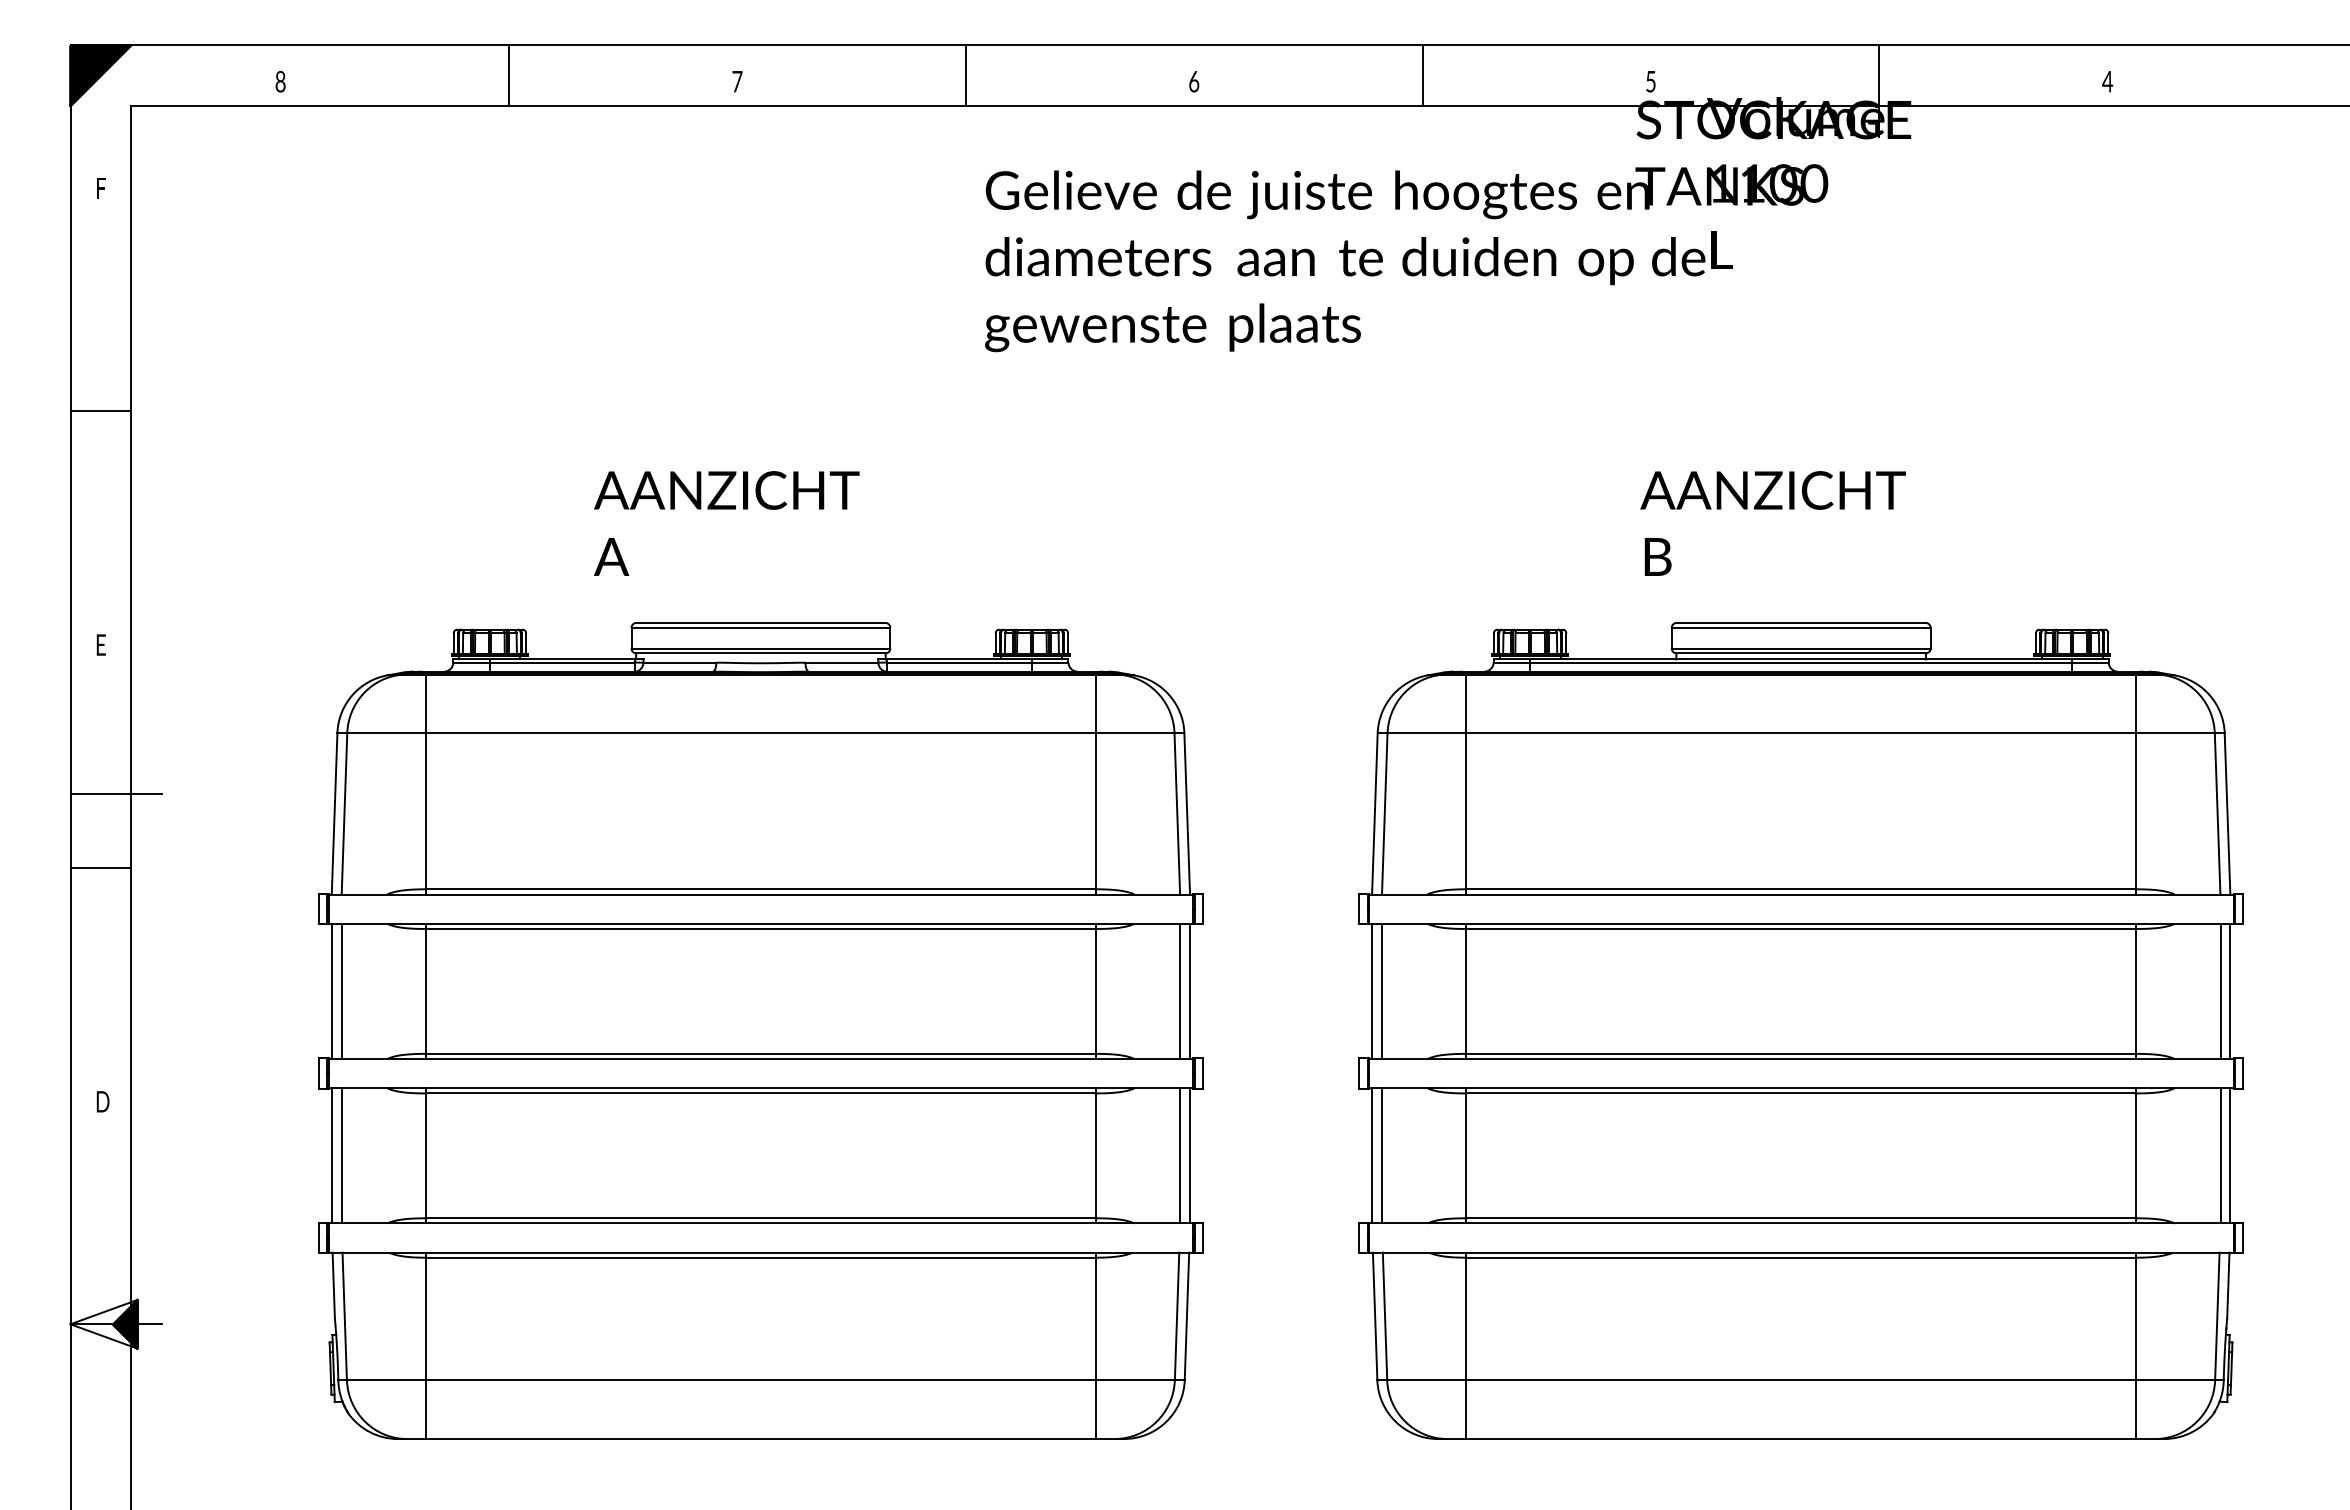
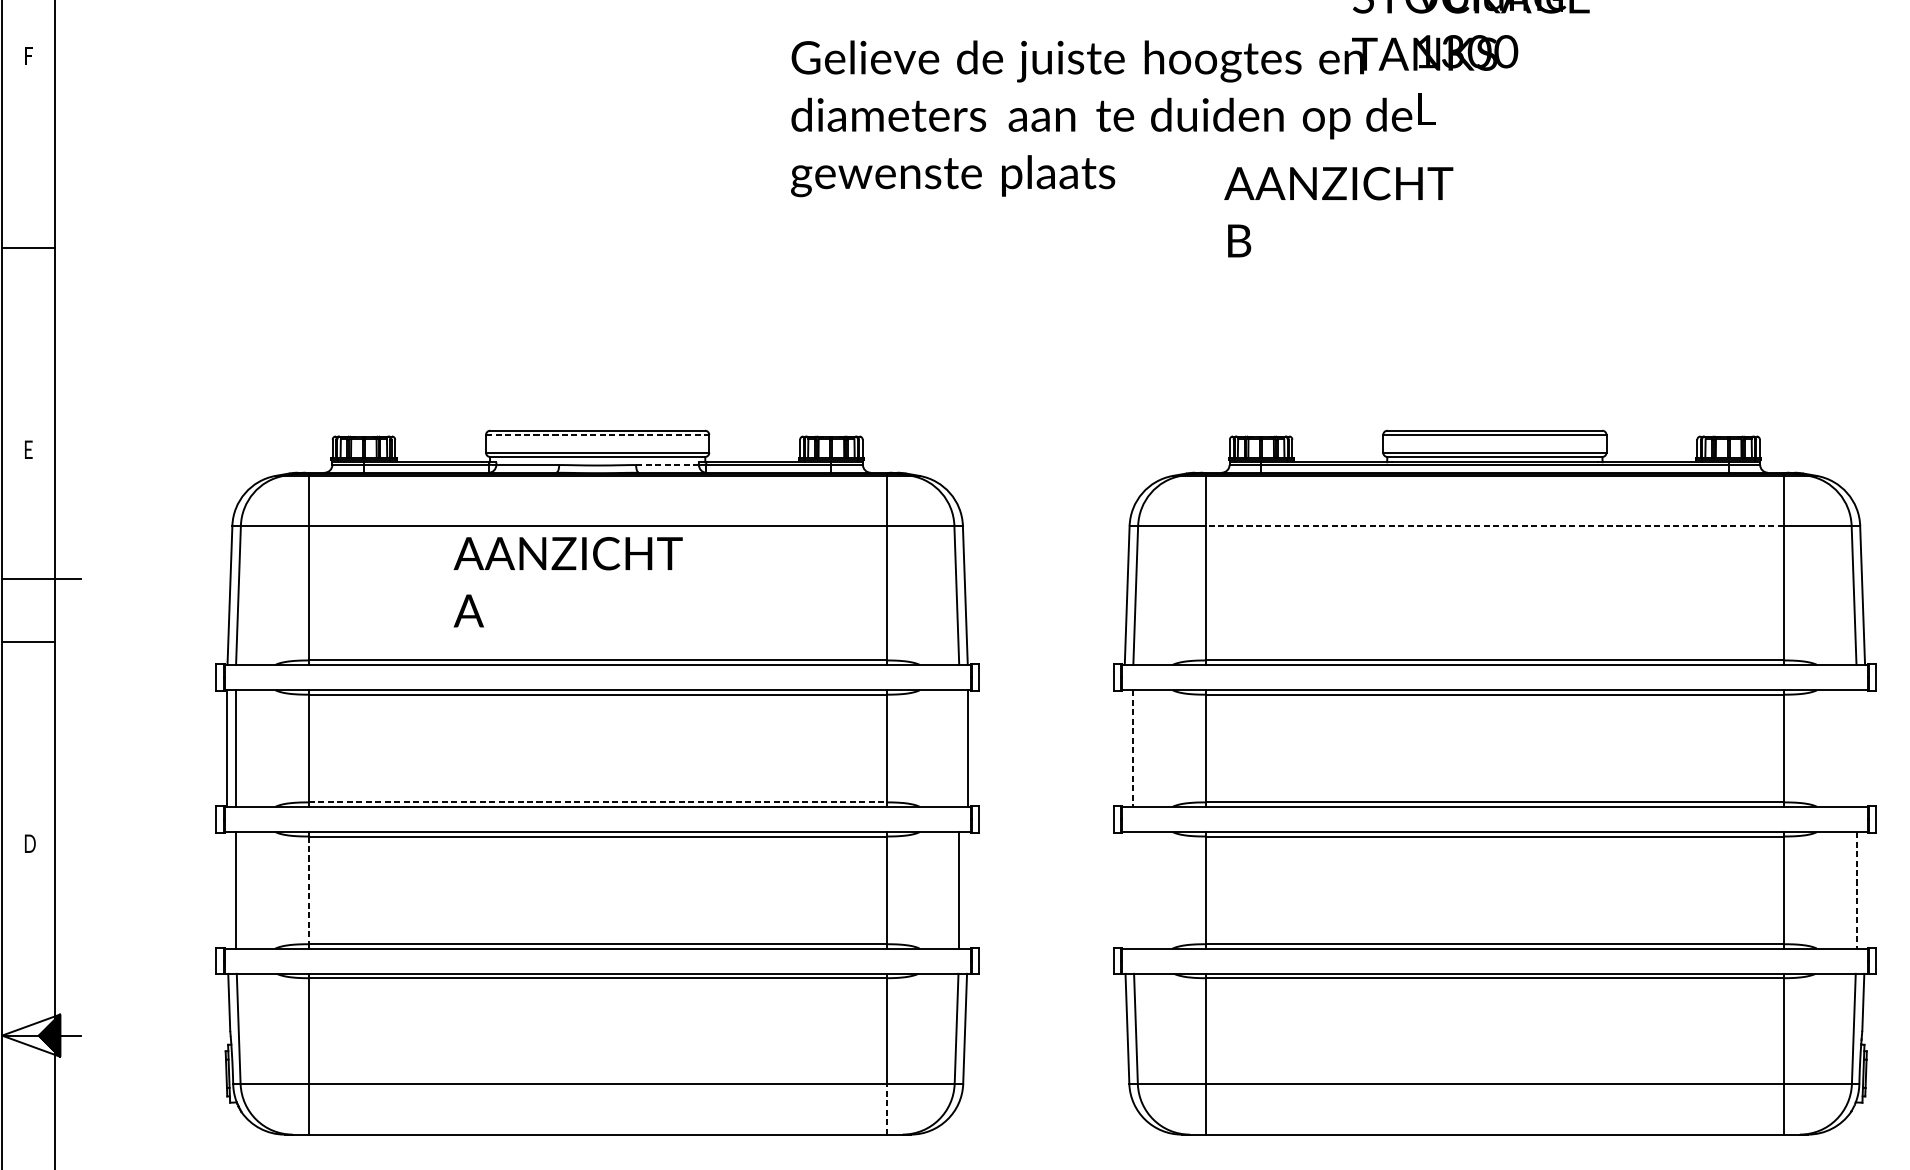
text: (1752, 183) -> (1452, 51), 1100 -> 1300
text: (726, 523) -> (567, 582), moved
text: (1772, 523) -> (1338, 212), moved
line: (761, 627) -> (598, 434), solid -> dashed
line: (842, 662) -> (668, 464), solid -> dashed
line: (1801, 733) -> (1495, 526), solid -> dashed
line: (1180, 991) -> (959, 748), removed
line: (1371, 991) -> (1124, 748), removed
line: (1381, 991) -> (1132, 748), solid -> dashed
line: (2220, 991) -> (1856, 748), removed
line: (2230, 991) -> (1865, 748), removed
line: (760, 1053) -> (597, 802), solid -> dashed
line: (331, 1155) -> (227, 890), removed
line: (1190, 1155) -> (968, 890), removed
line: (1371, 1155) -> (1124, 890), removed
line: (1381, 1155) -> (1132, 890), removed
line: (2220, 1155) -> (1856, 890), solid -> dashed
line: (2230, 1155) -> (1865, 890), removed
line: (425, 1156) -> (308, 890), solid -> dashed
line: (1095, 1409) -> (886, 1109), solid -> dashed

